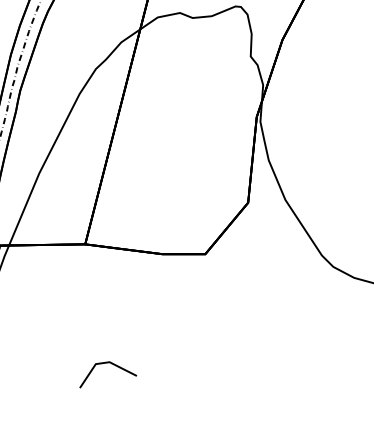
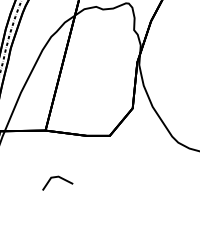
line: (111, 365) -> (59, 178), moved

